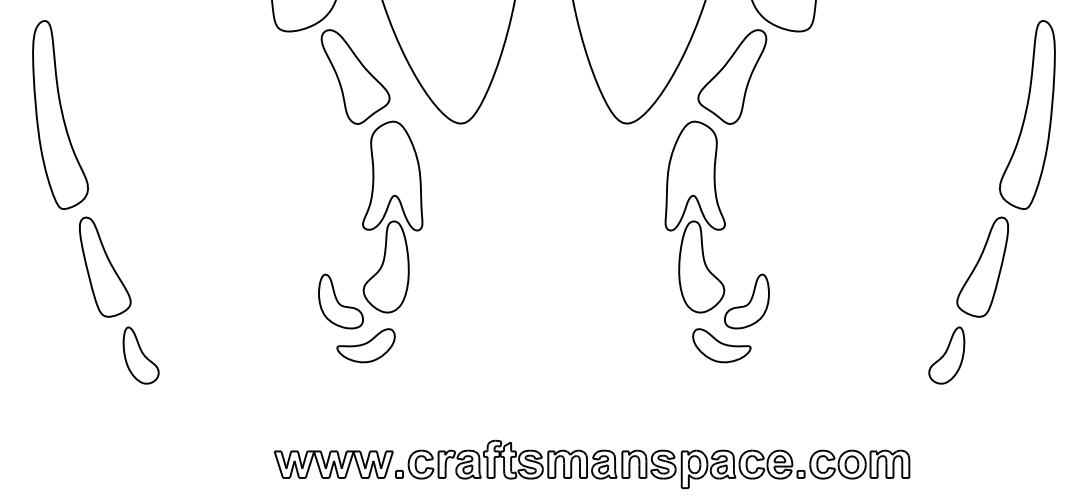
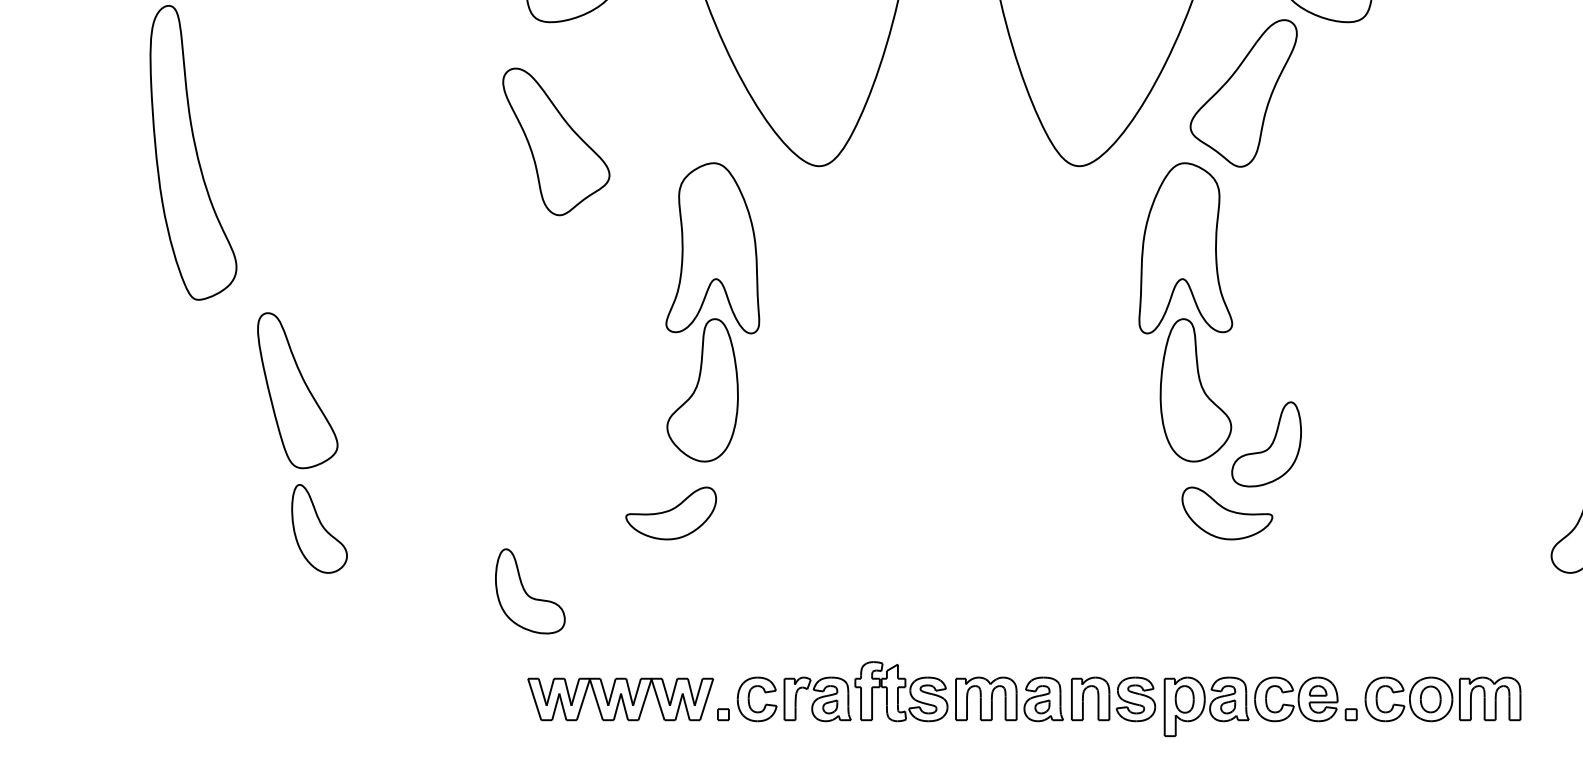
part: (355, 76) -> (556, 141), moved
part: (105, 266) -> (298, 389), moved
part: (340, 301) -> (529, 591), moved

